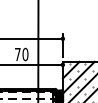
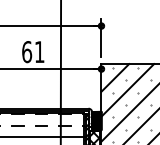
text: (21, 54) -> (33, 52), 70 -> 61

